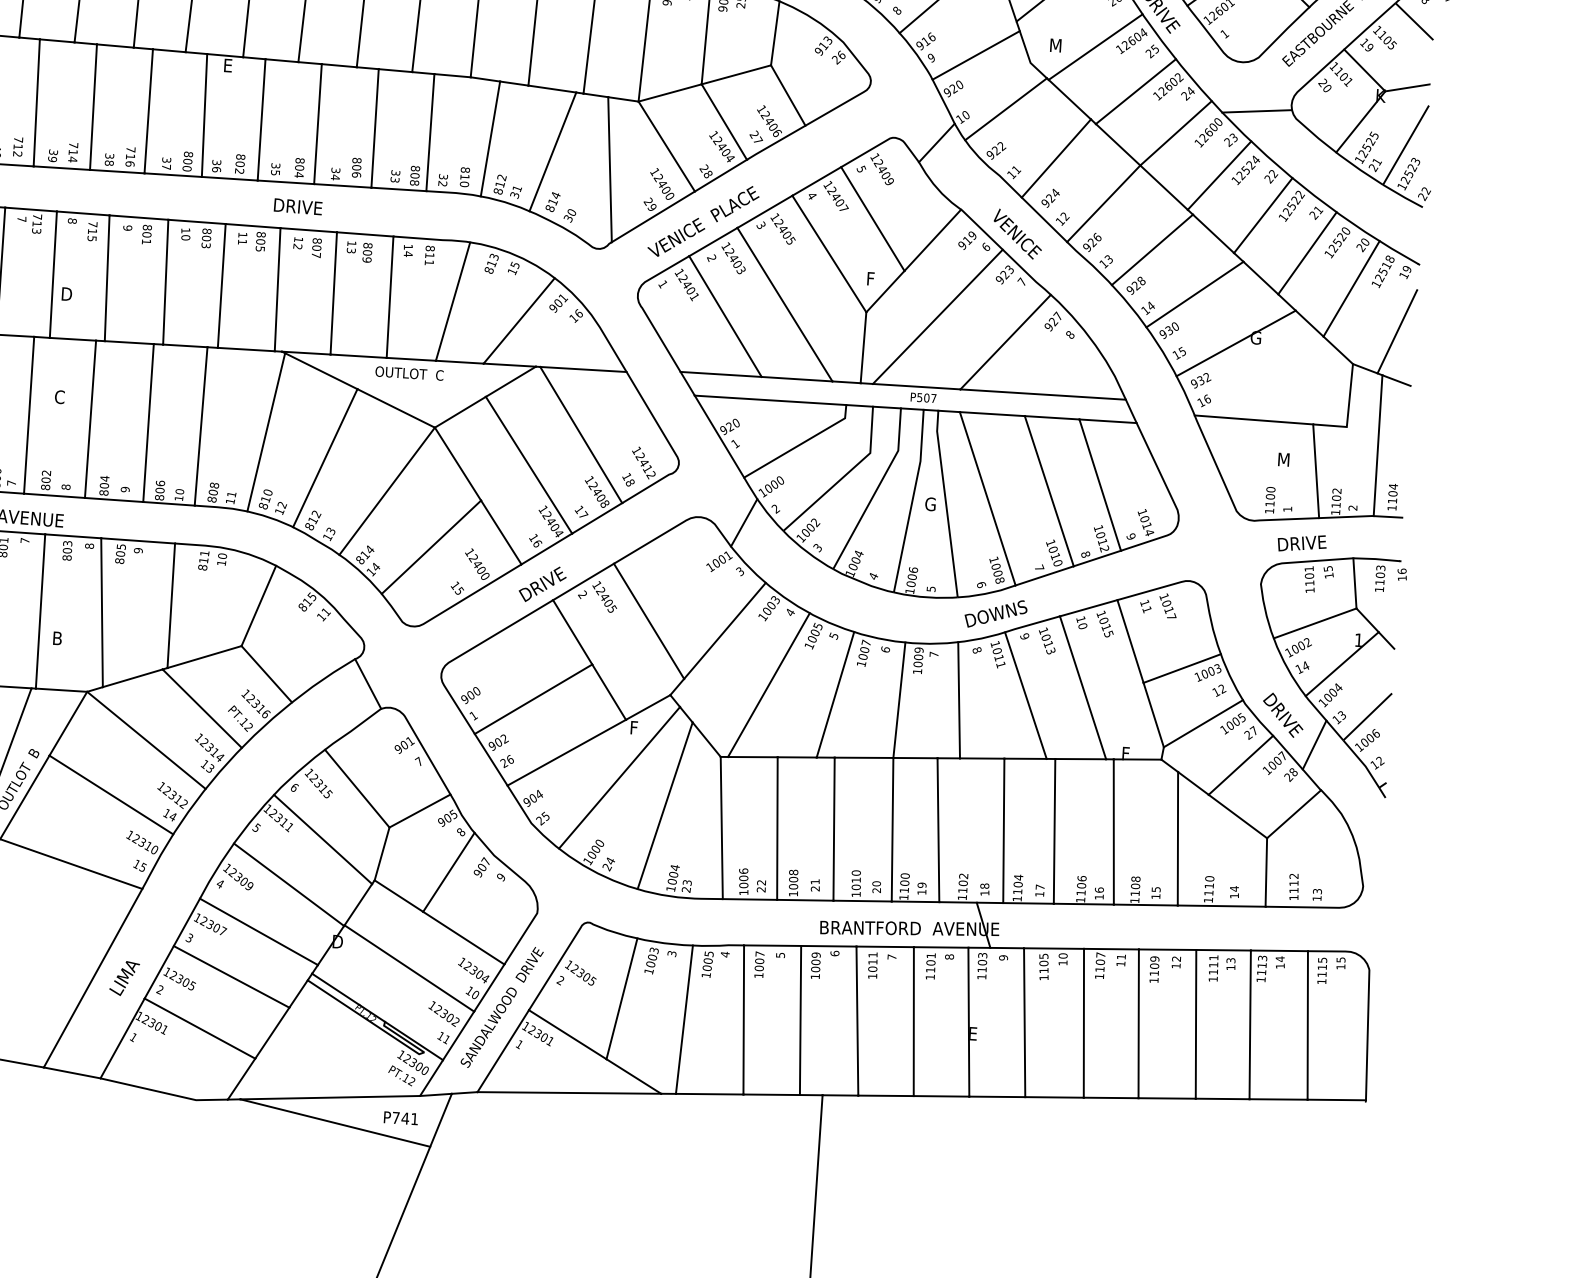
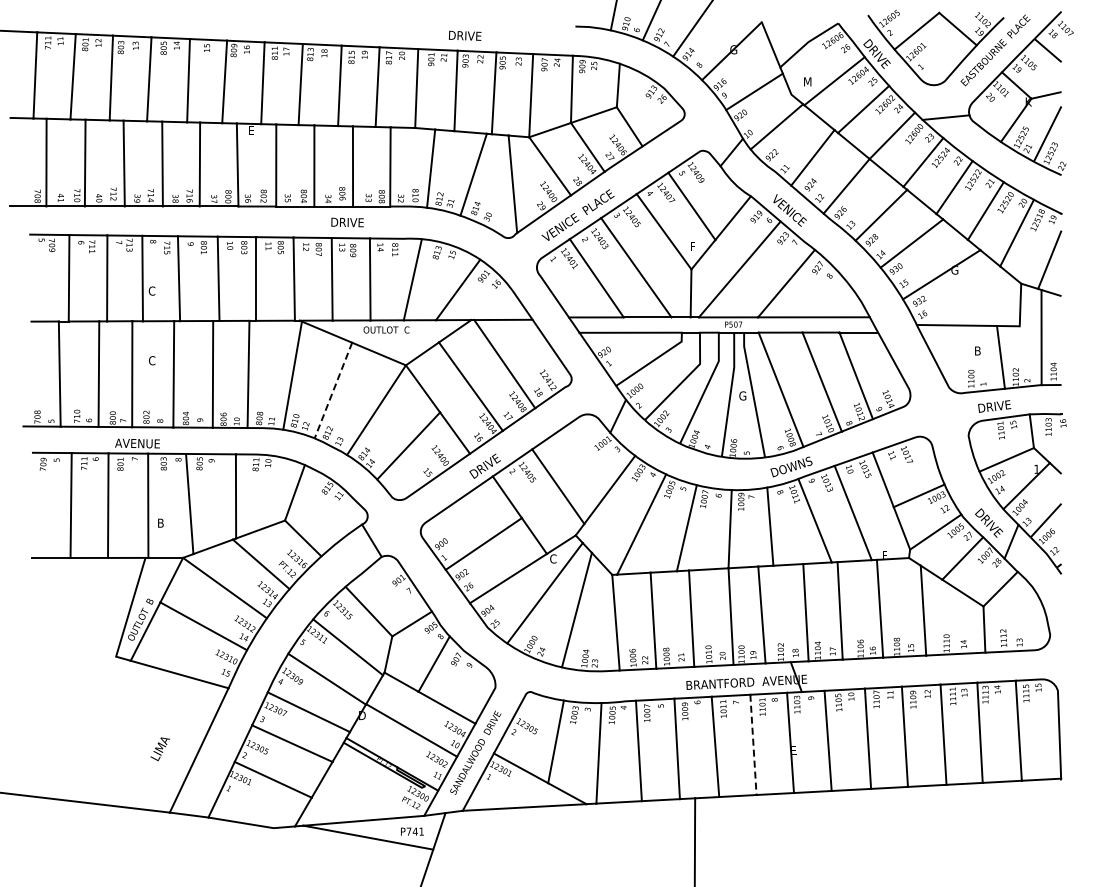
text: (298, 206) -> (347, 222), moved
text: (65, 293) -> (151, 290), D -> C
line: (325, 459) -> (333, 391), solid -> dashed
text: (1285, 459) -> (979, 350), M -> B
text: (635, 727) -> (553, 558), F -> C
text: (123, 978) -> (159, 749), moved
line: (913, 1022) -> (753, 745), solid -> dashed

